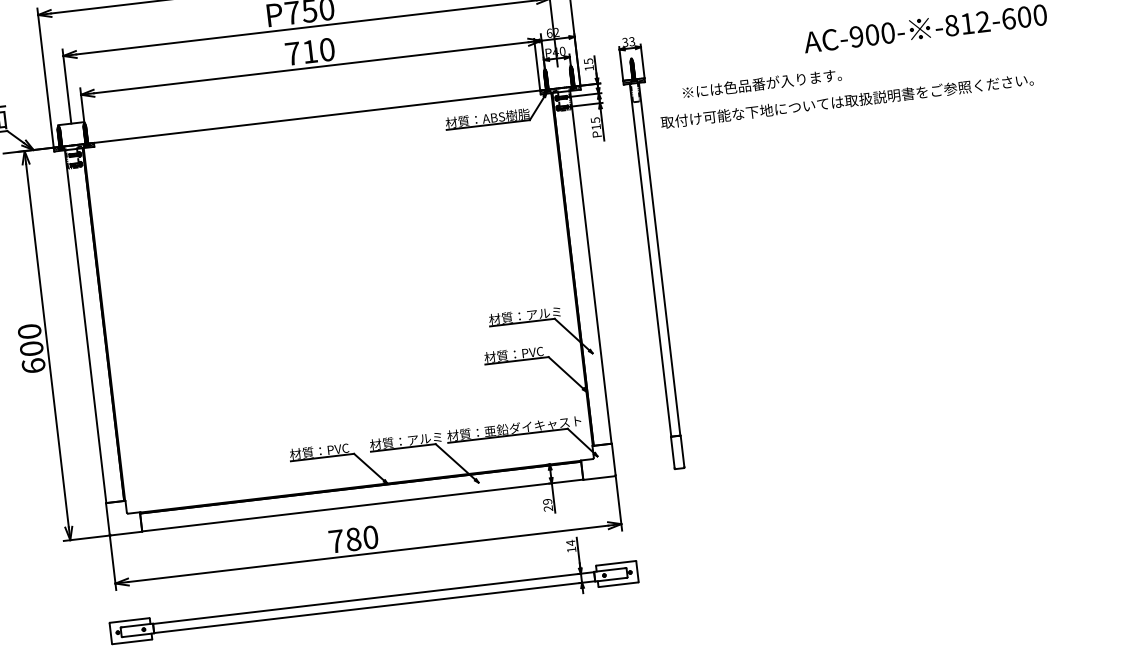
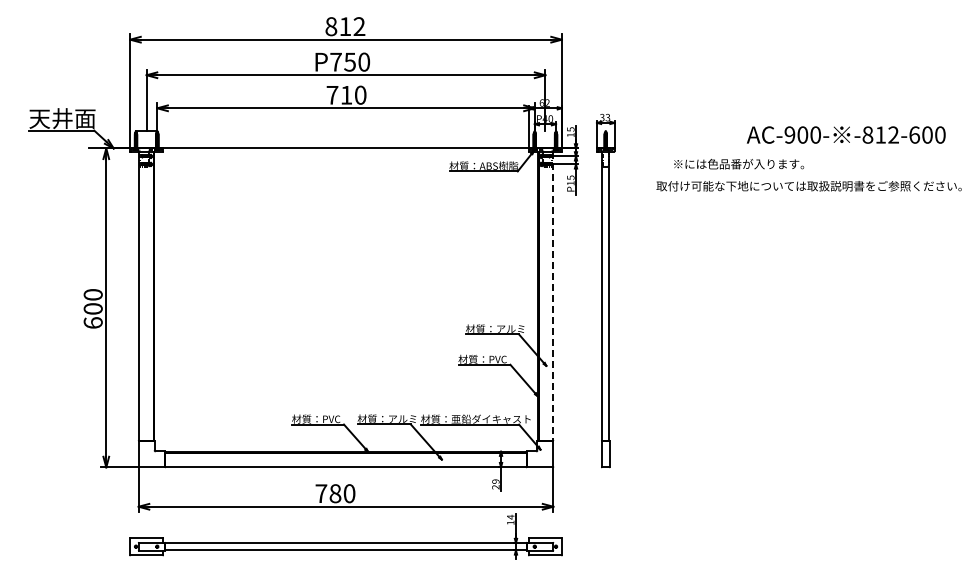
text: (762, 84) -> (739, 164), moved
text: (846, 101) -> (808, 186), moved
line: (591, 267) -> (553, 296), solid -> dashed

